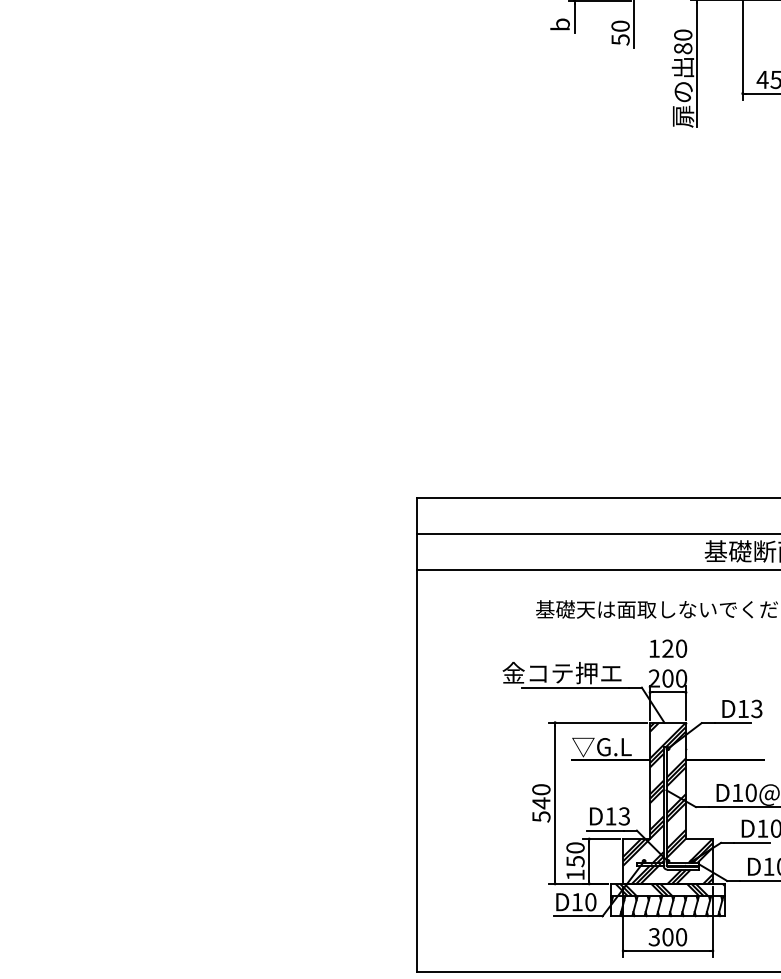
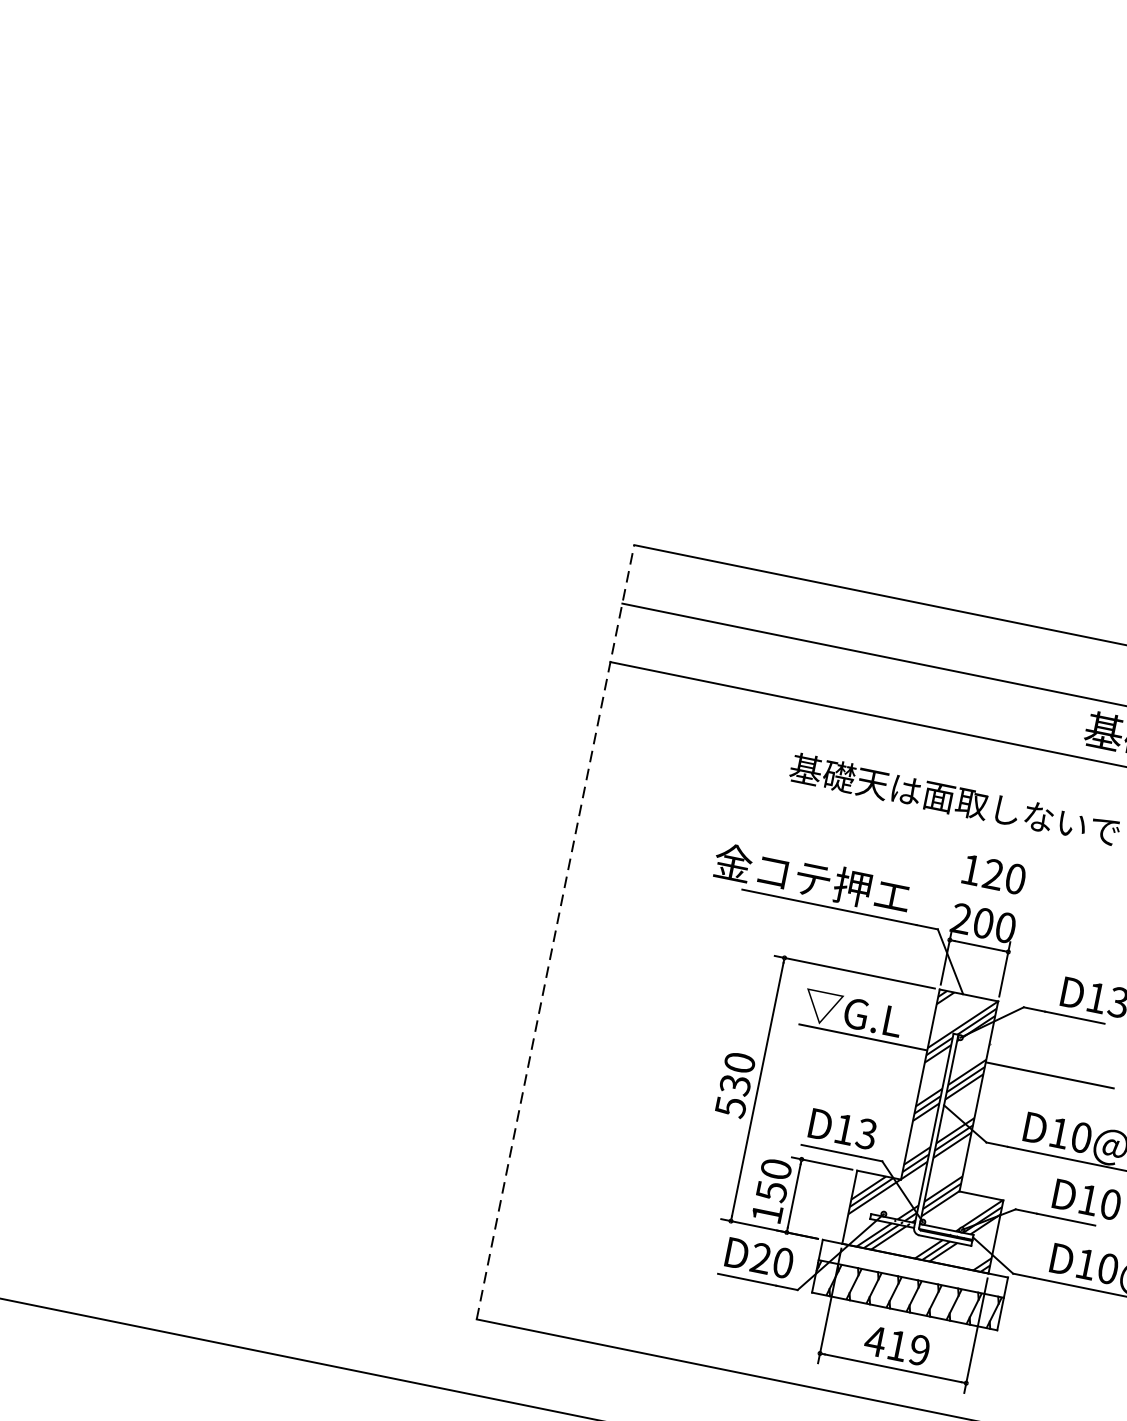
line: (417, 735) -> (555, 933), solid -> dashed
text: (541, 803) -> (735, 1085), 540 -> 530
hatch: (669, 889) -> (915, 1268), removed
text: (576, 902) -> (759, 1258), D10 -> D20
text: (667, 937) -> (896, 1346), 300 -> 419

